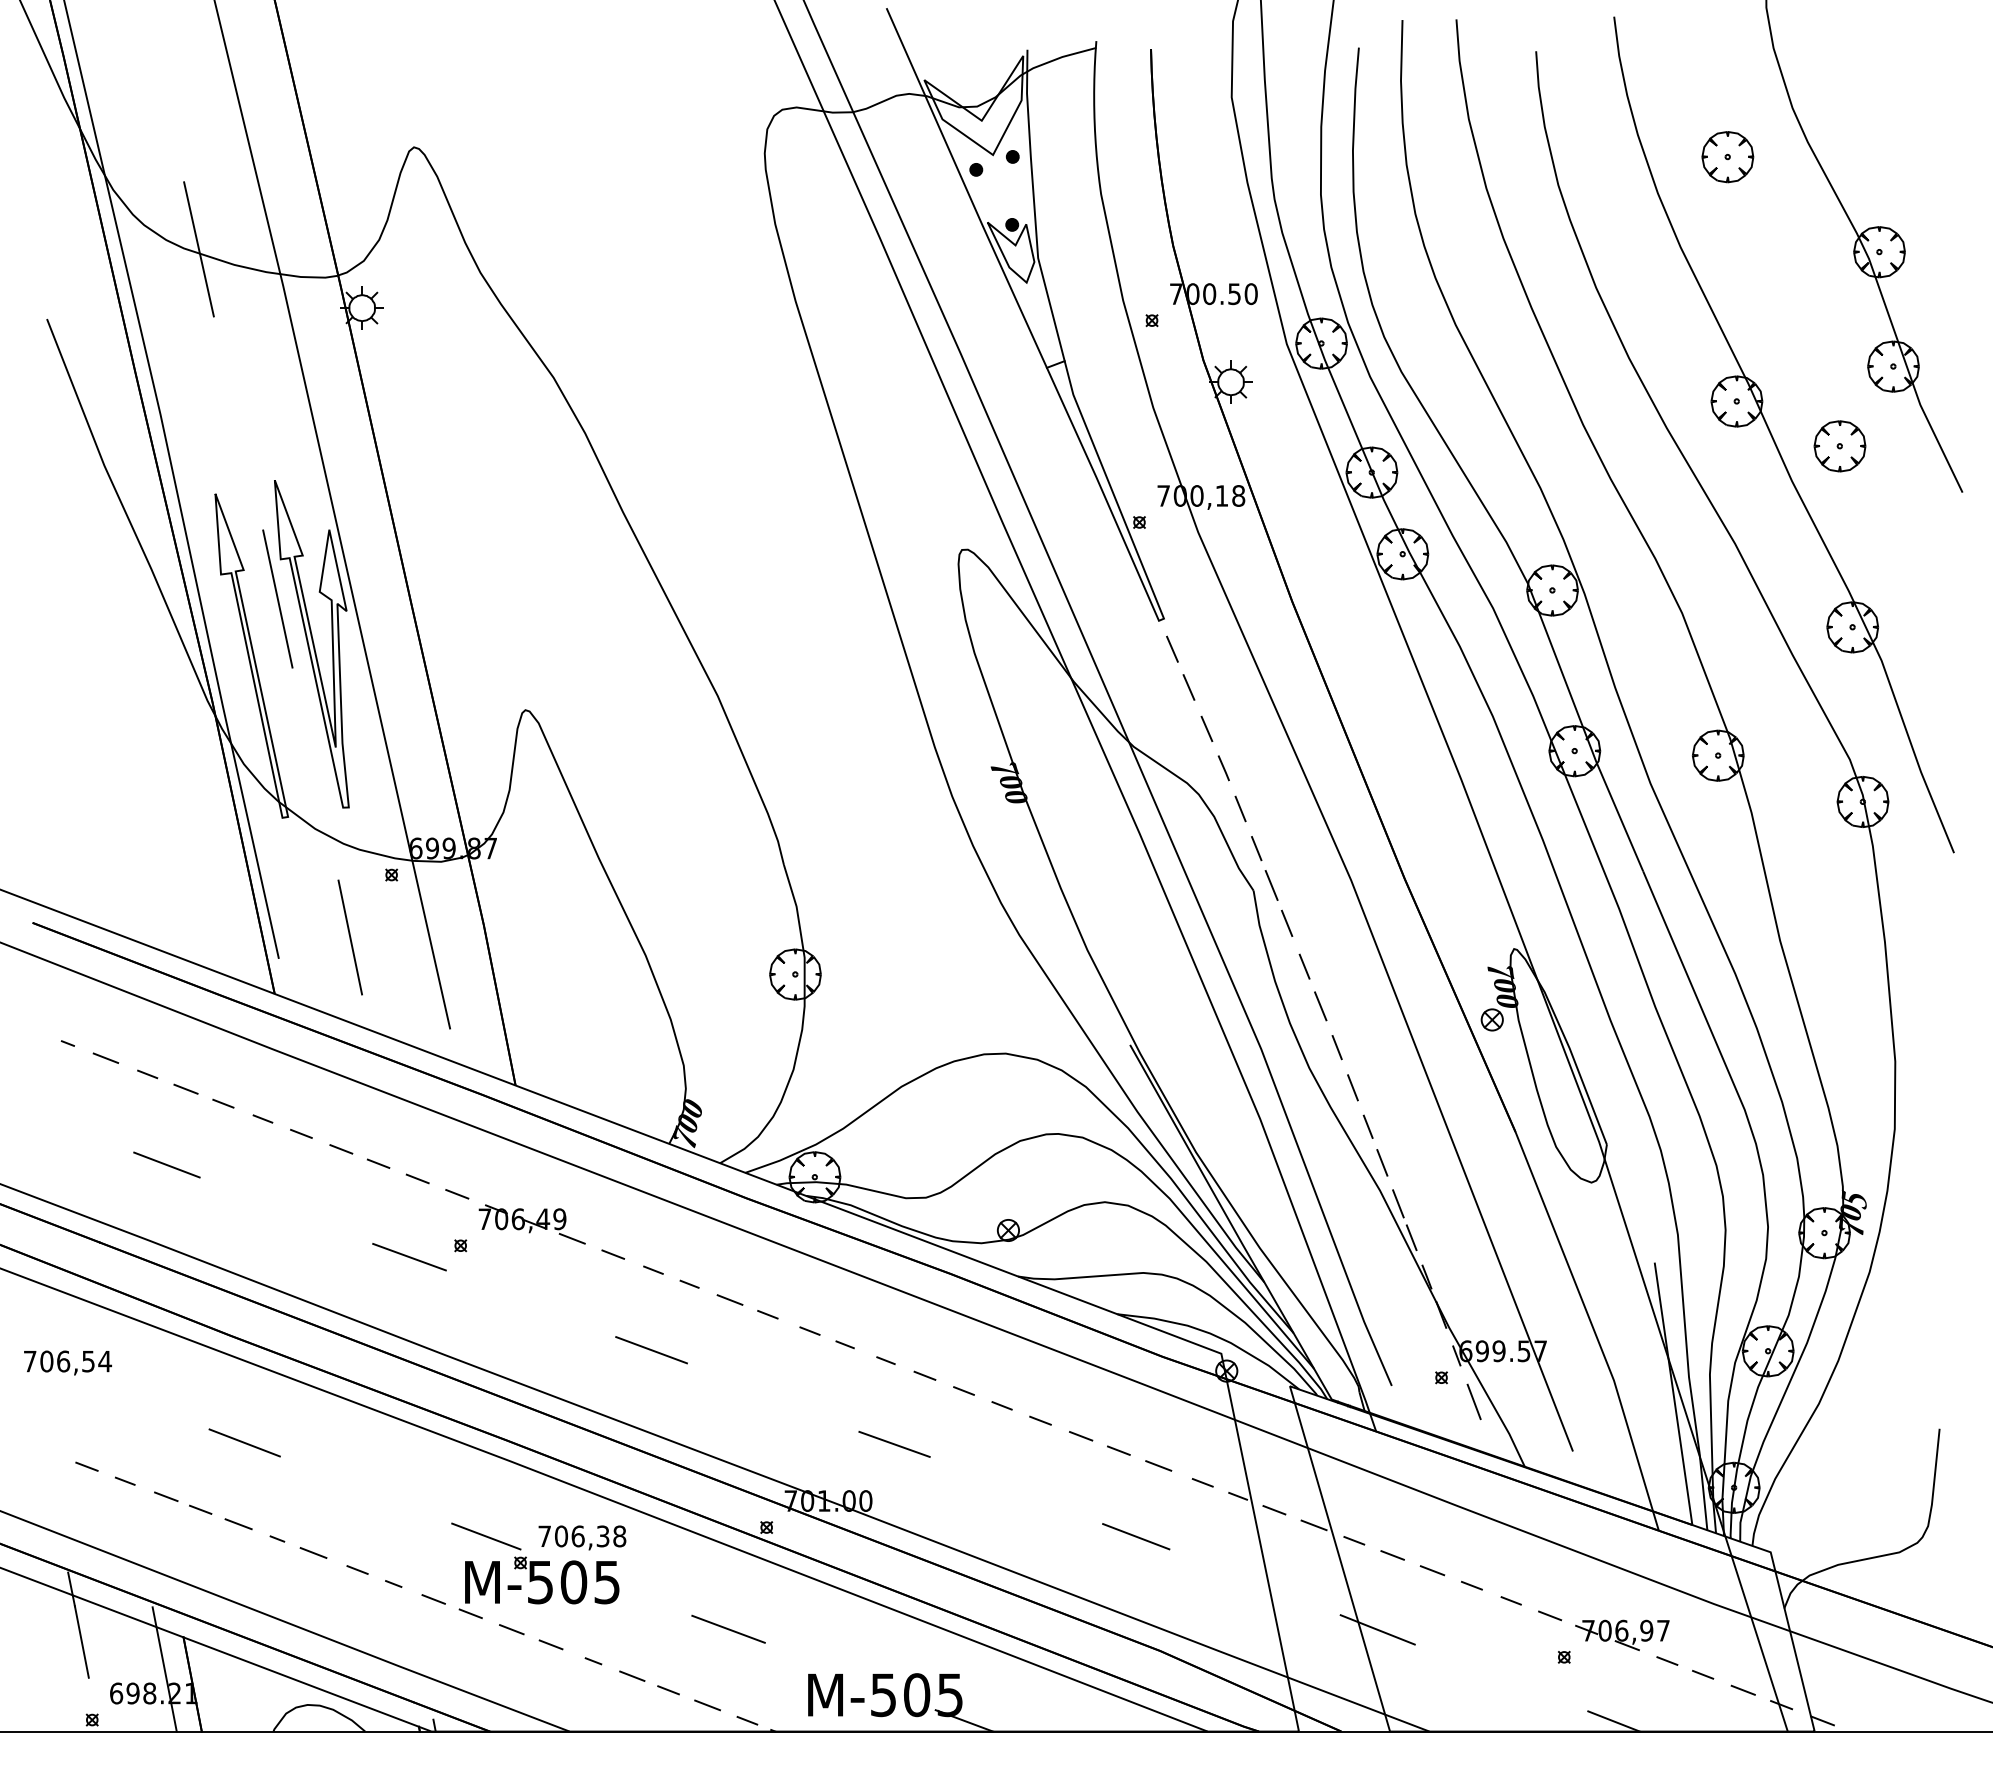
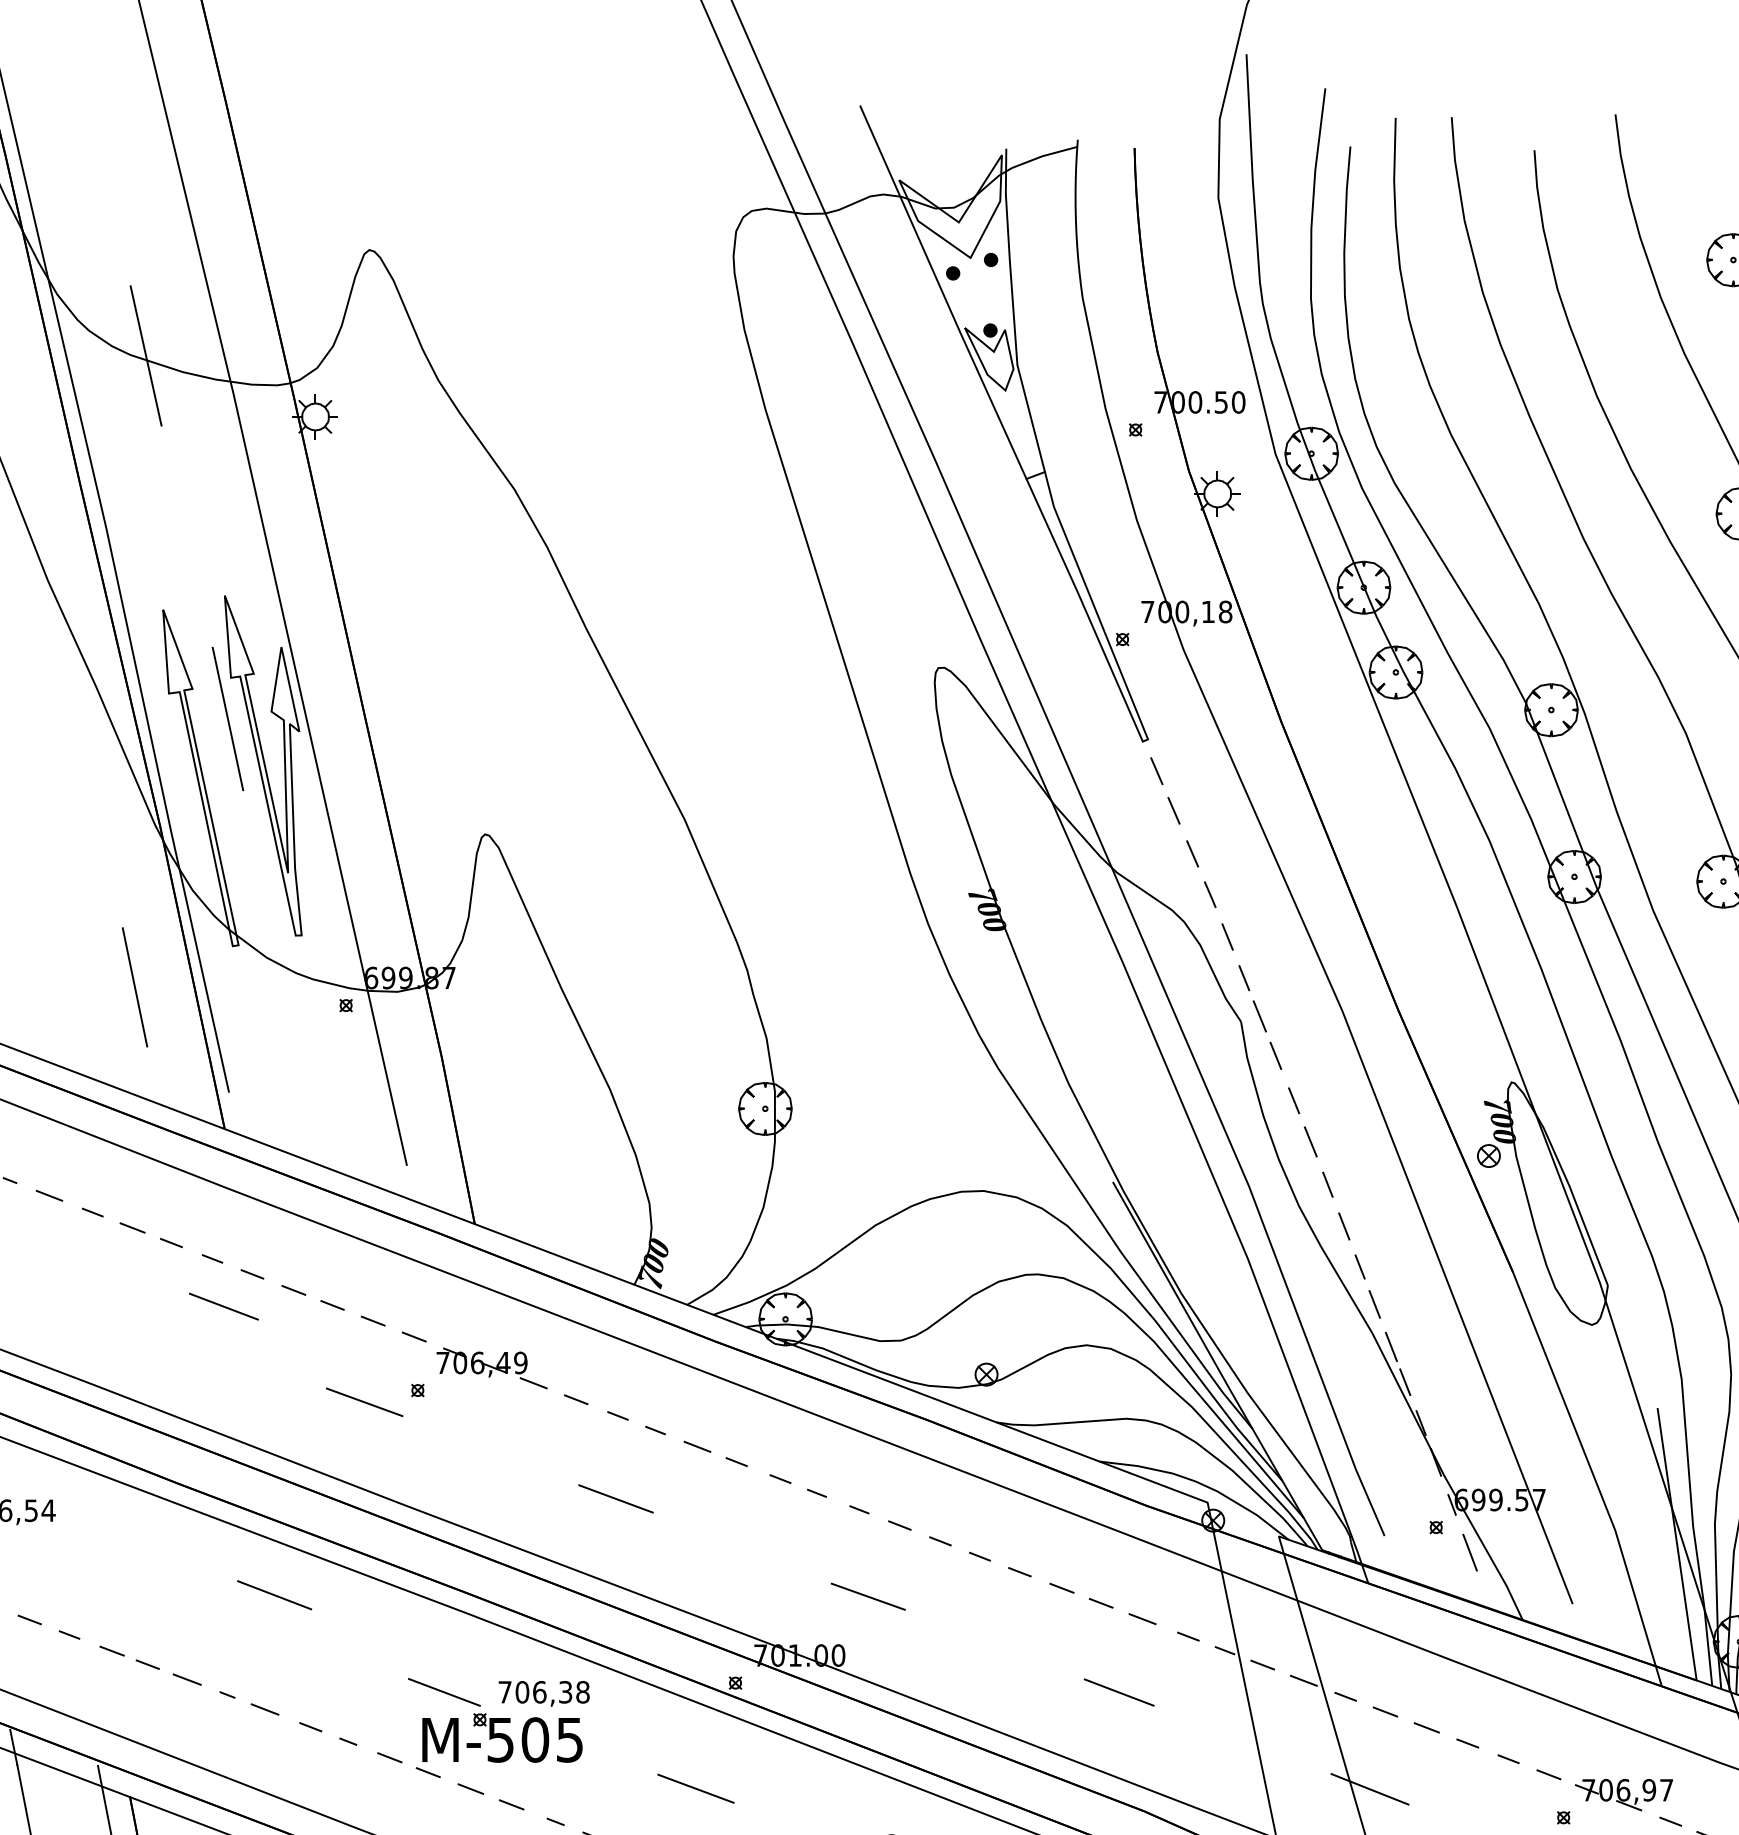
line: (349, 937) -> (134, 987), moved
line: (166, 1164) -> (223, 1306), moved
line: (244, 1442) -> (274, 1594), moved

